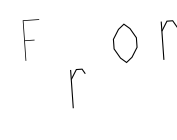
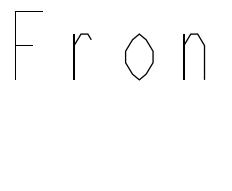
part: (31, 40) -> (28, 45), size x1.43
part: (72, 88) -> (74, 56), moved

